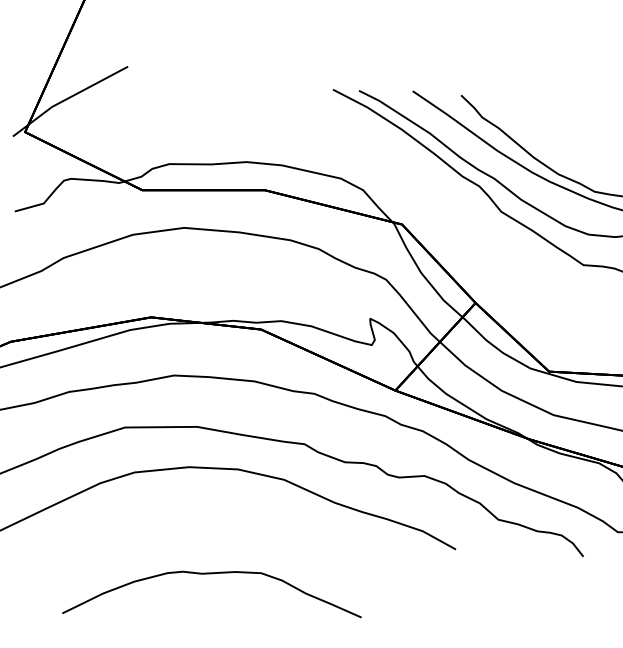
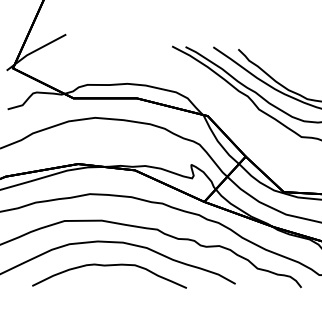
part: (211, 575) -> (109, 266), moved

